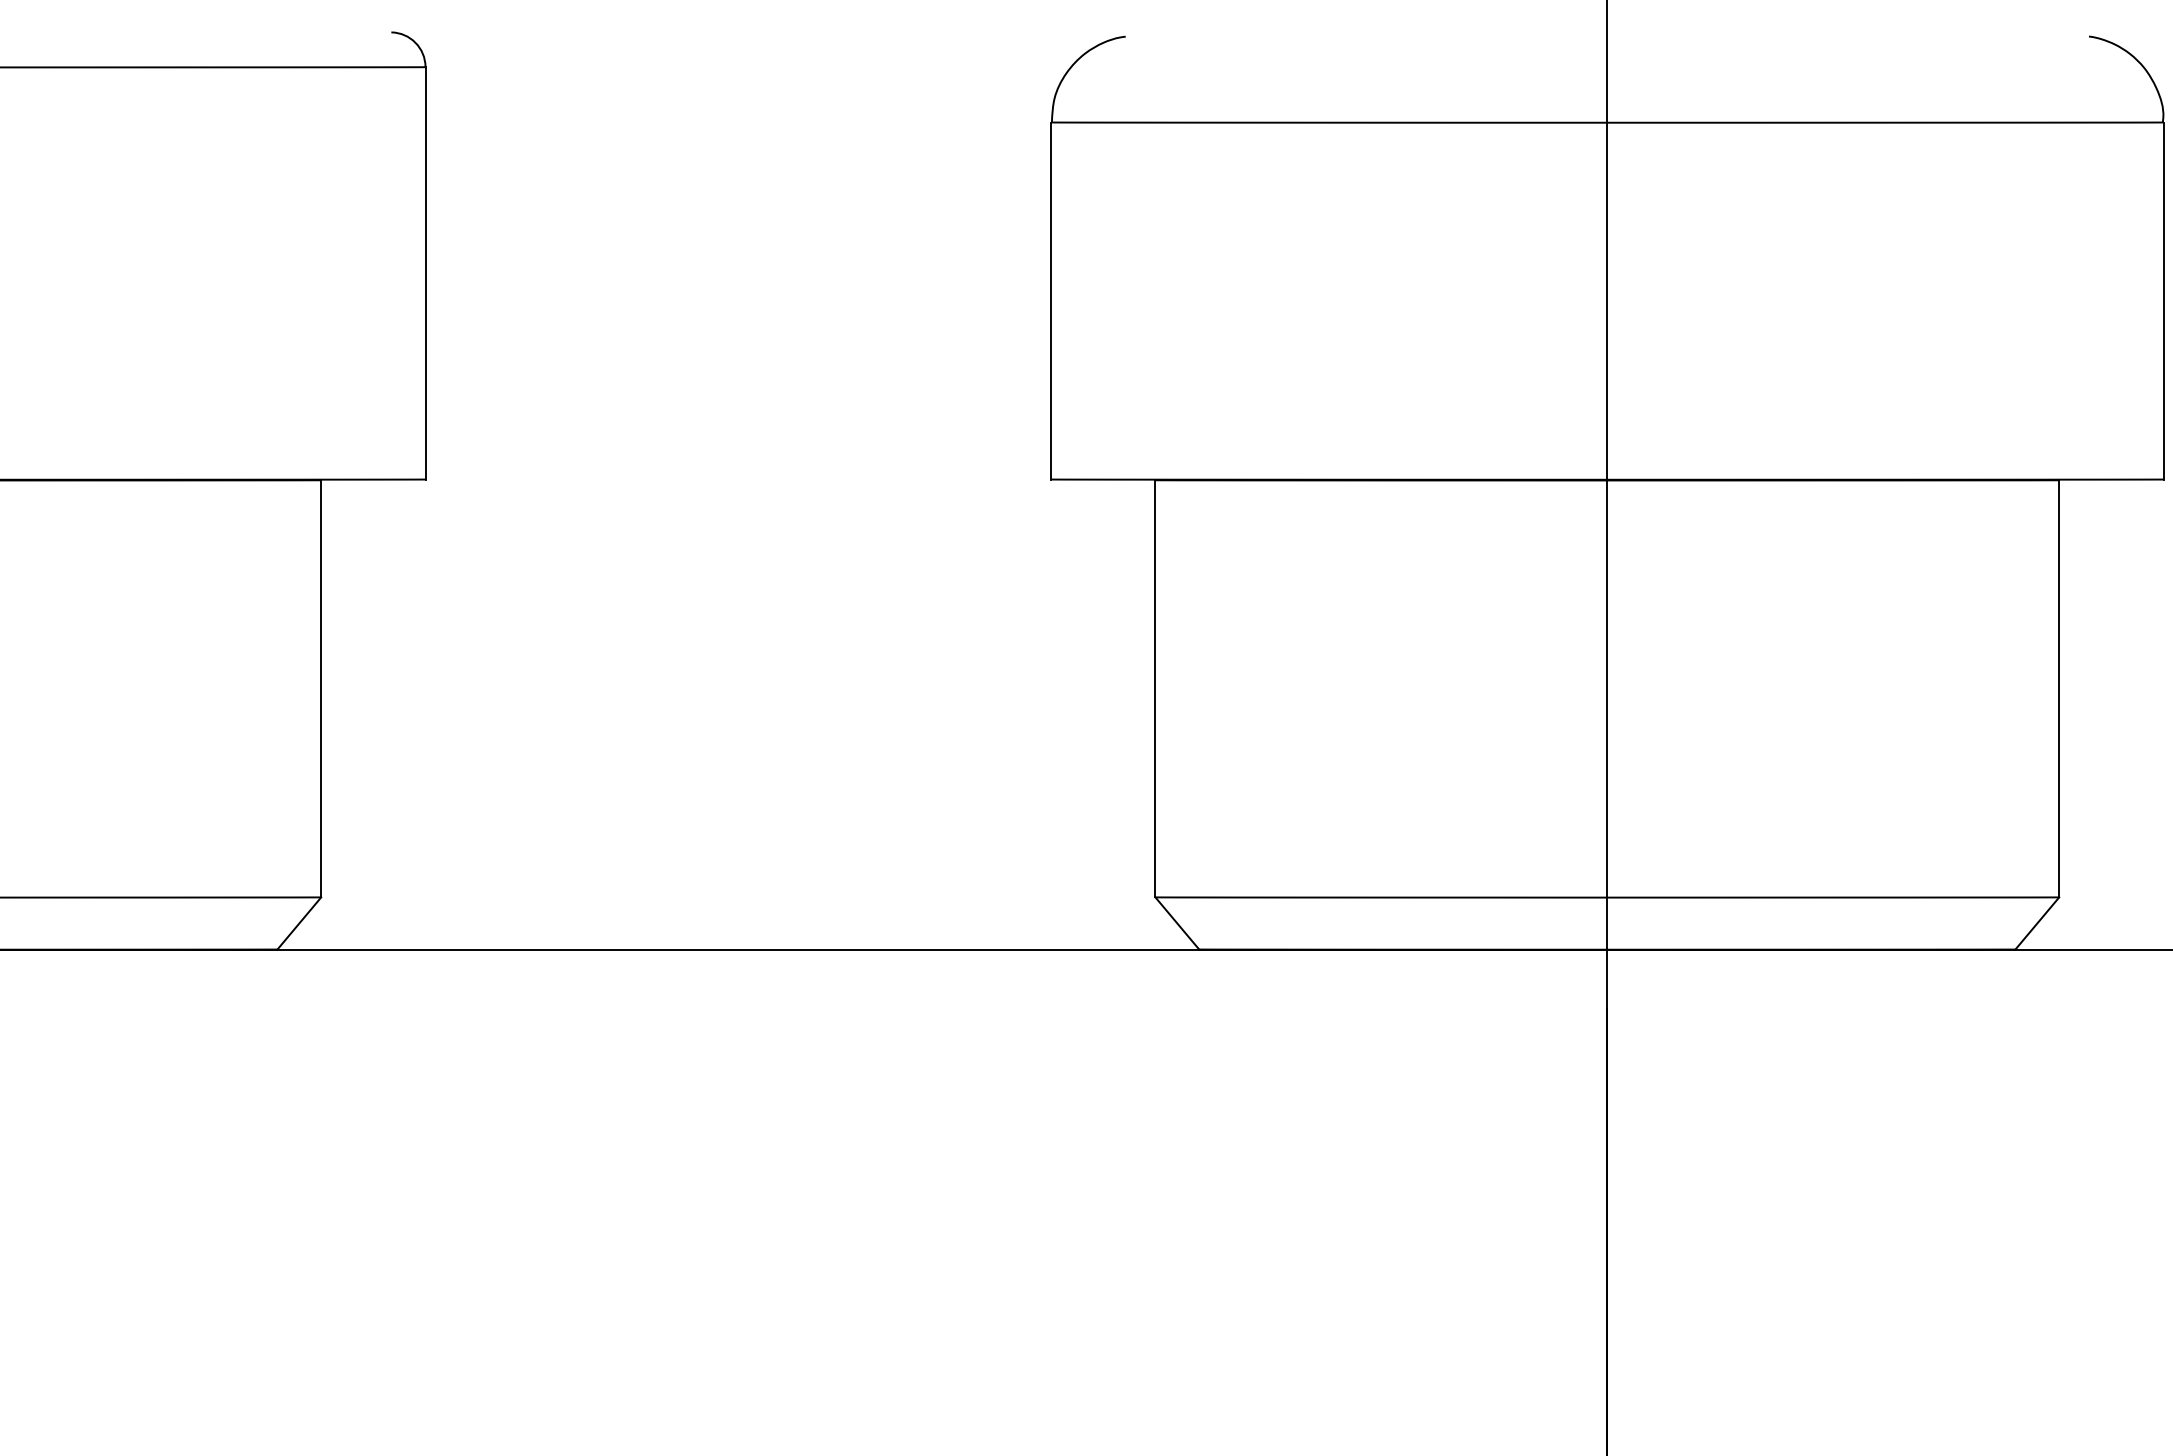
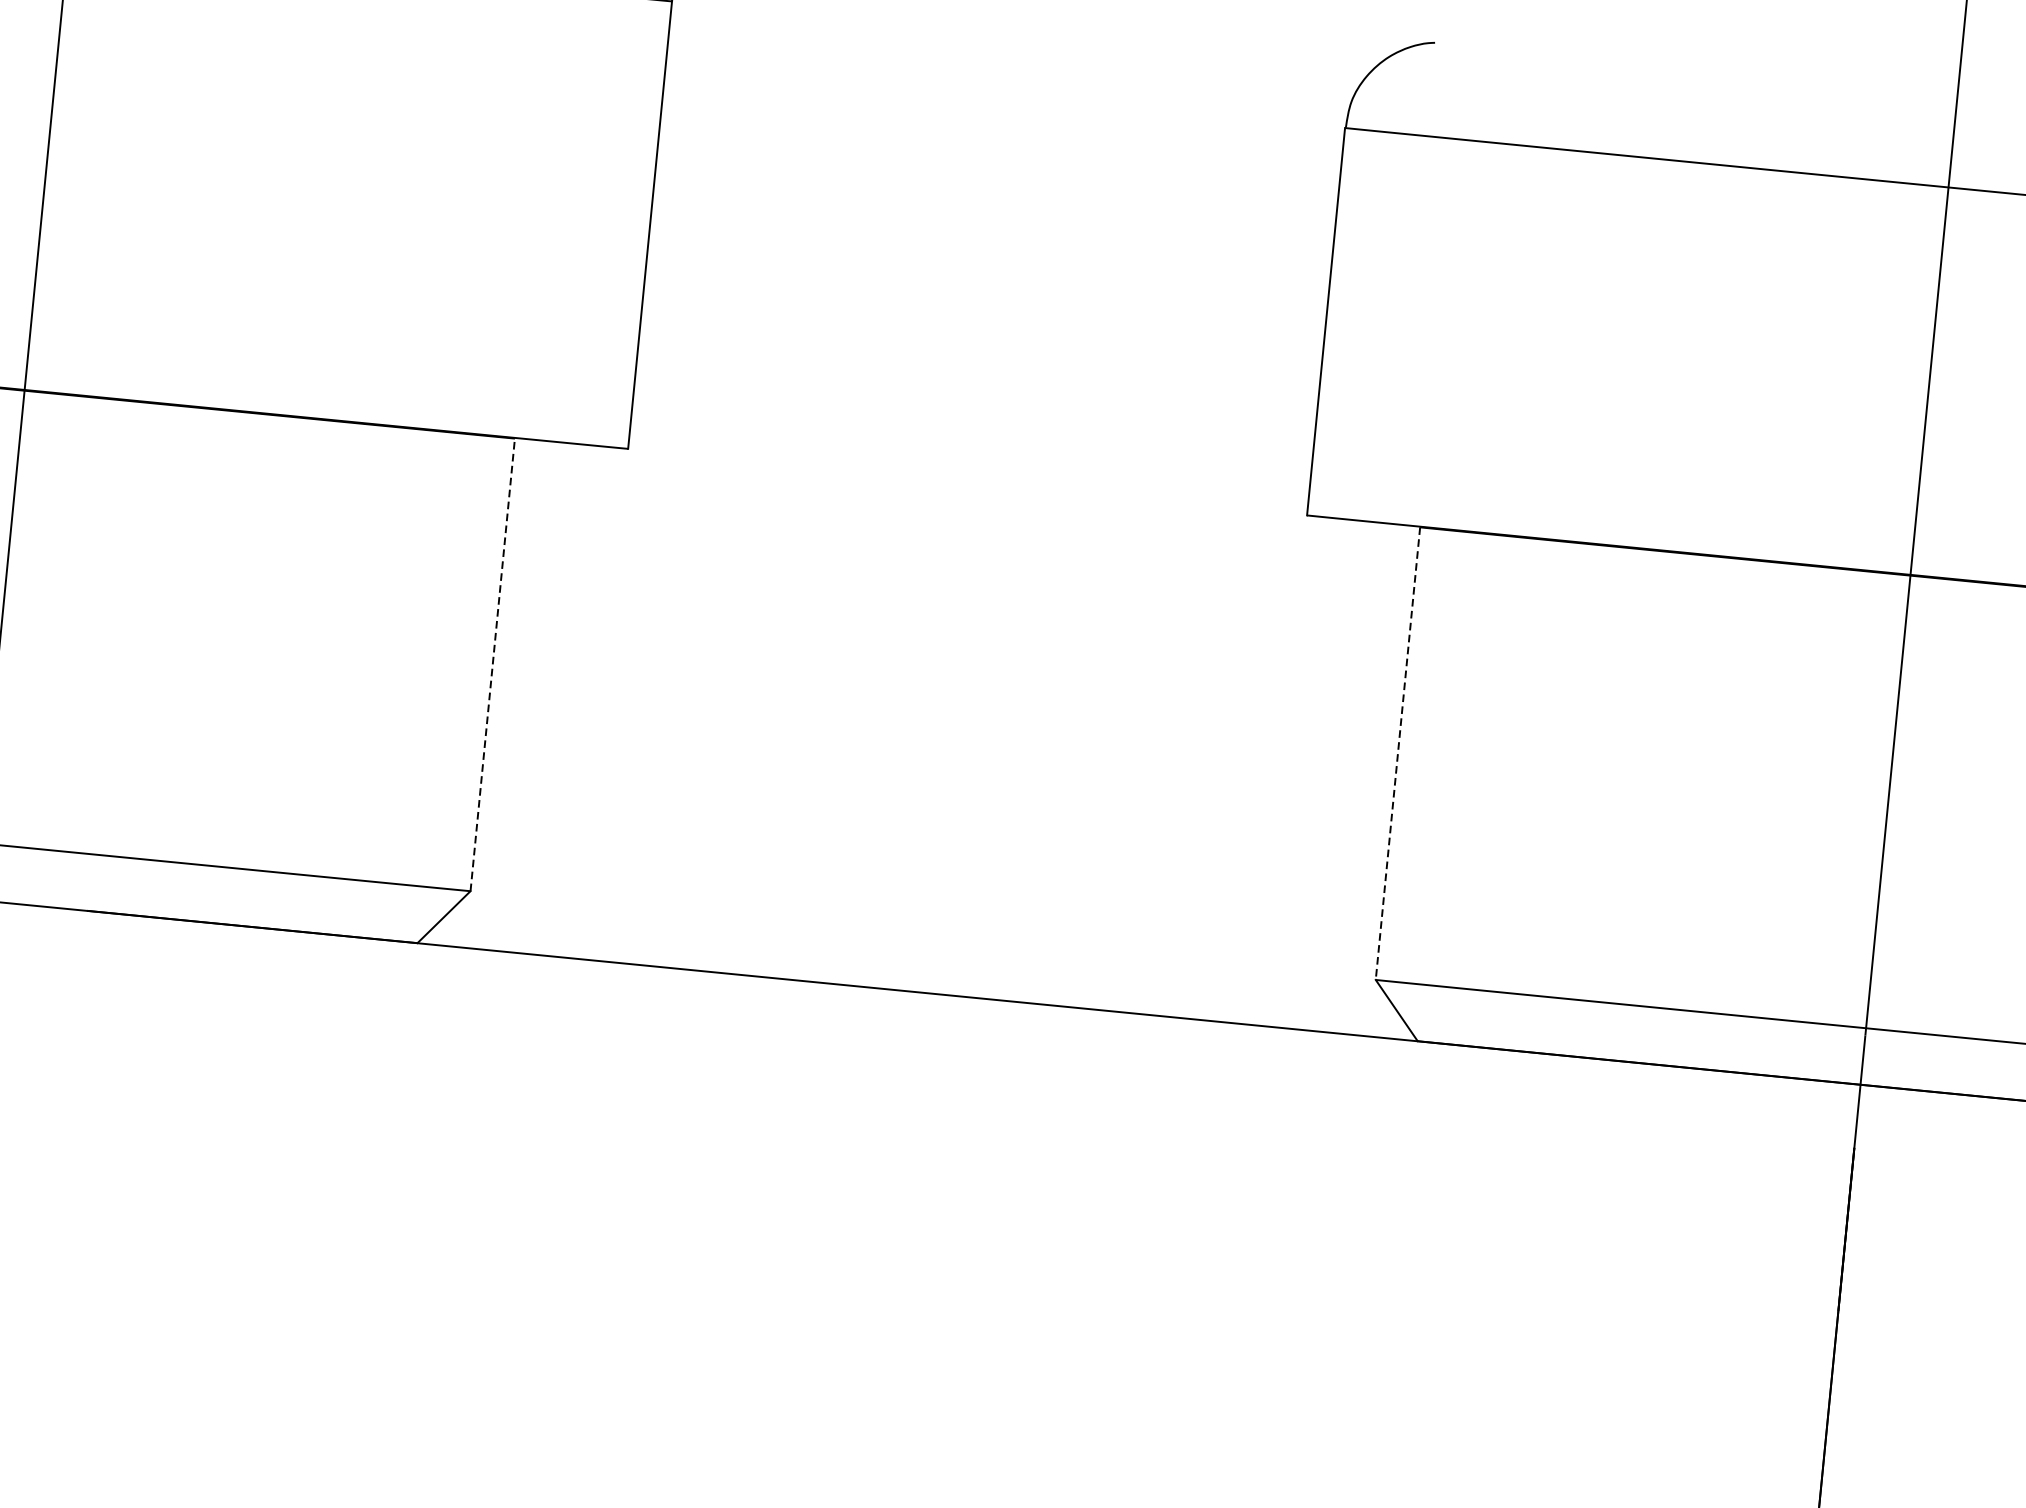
line: (321, 688) -> (493, 664), solid -> dashed
line: (1155, 688) -> (1398, 753), solid -> dashed

